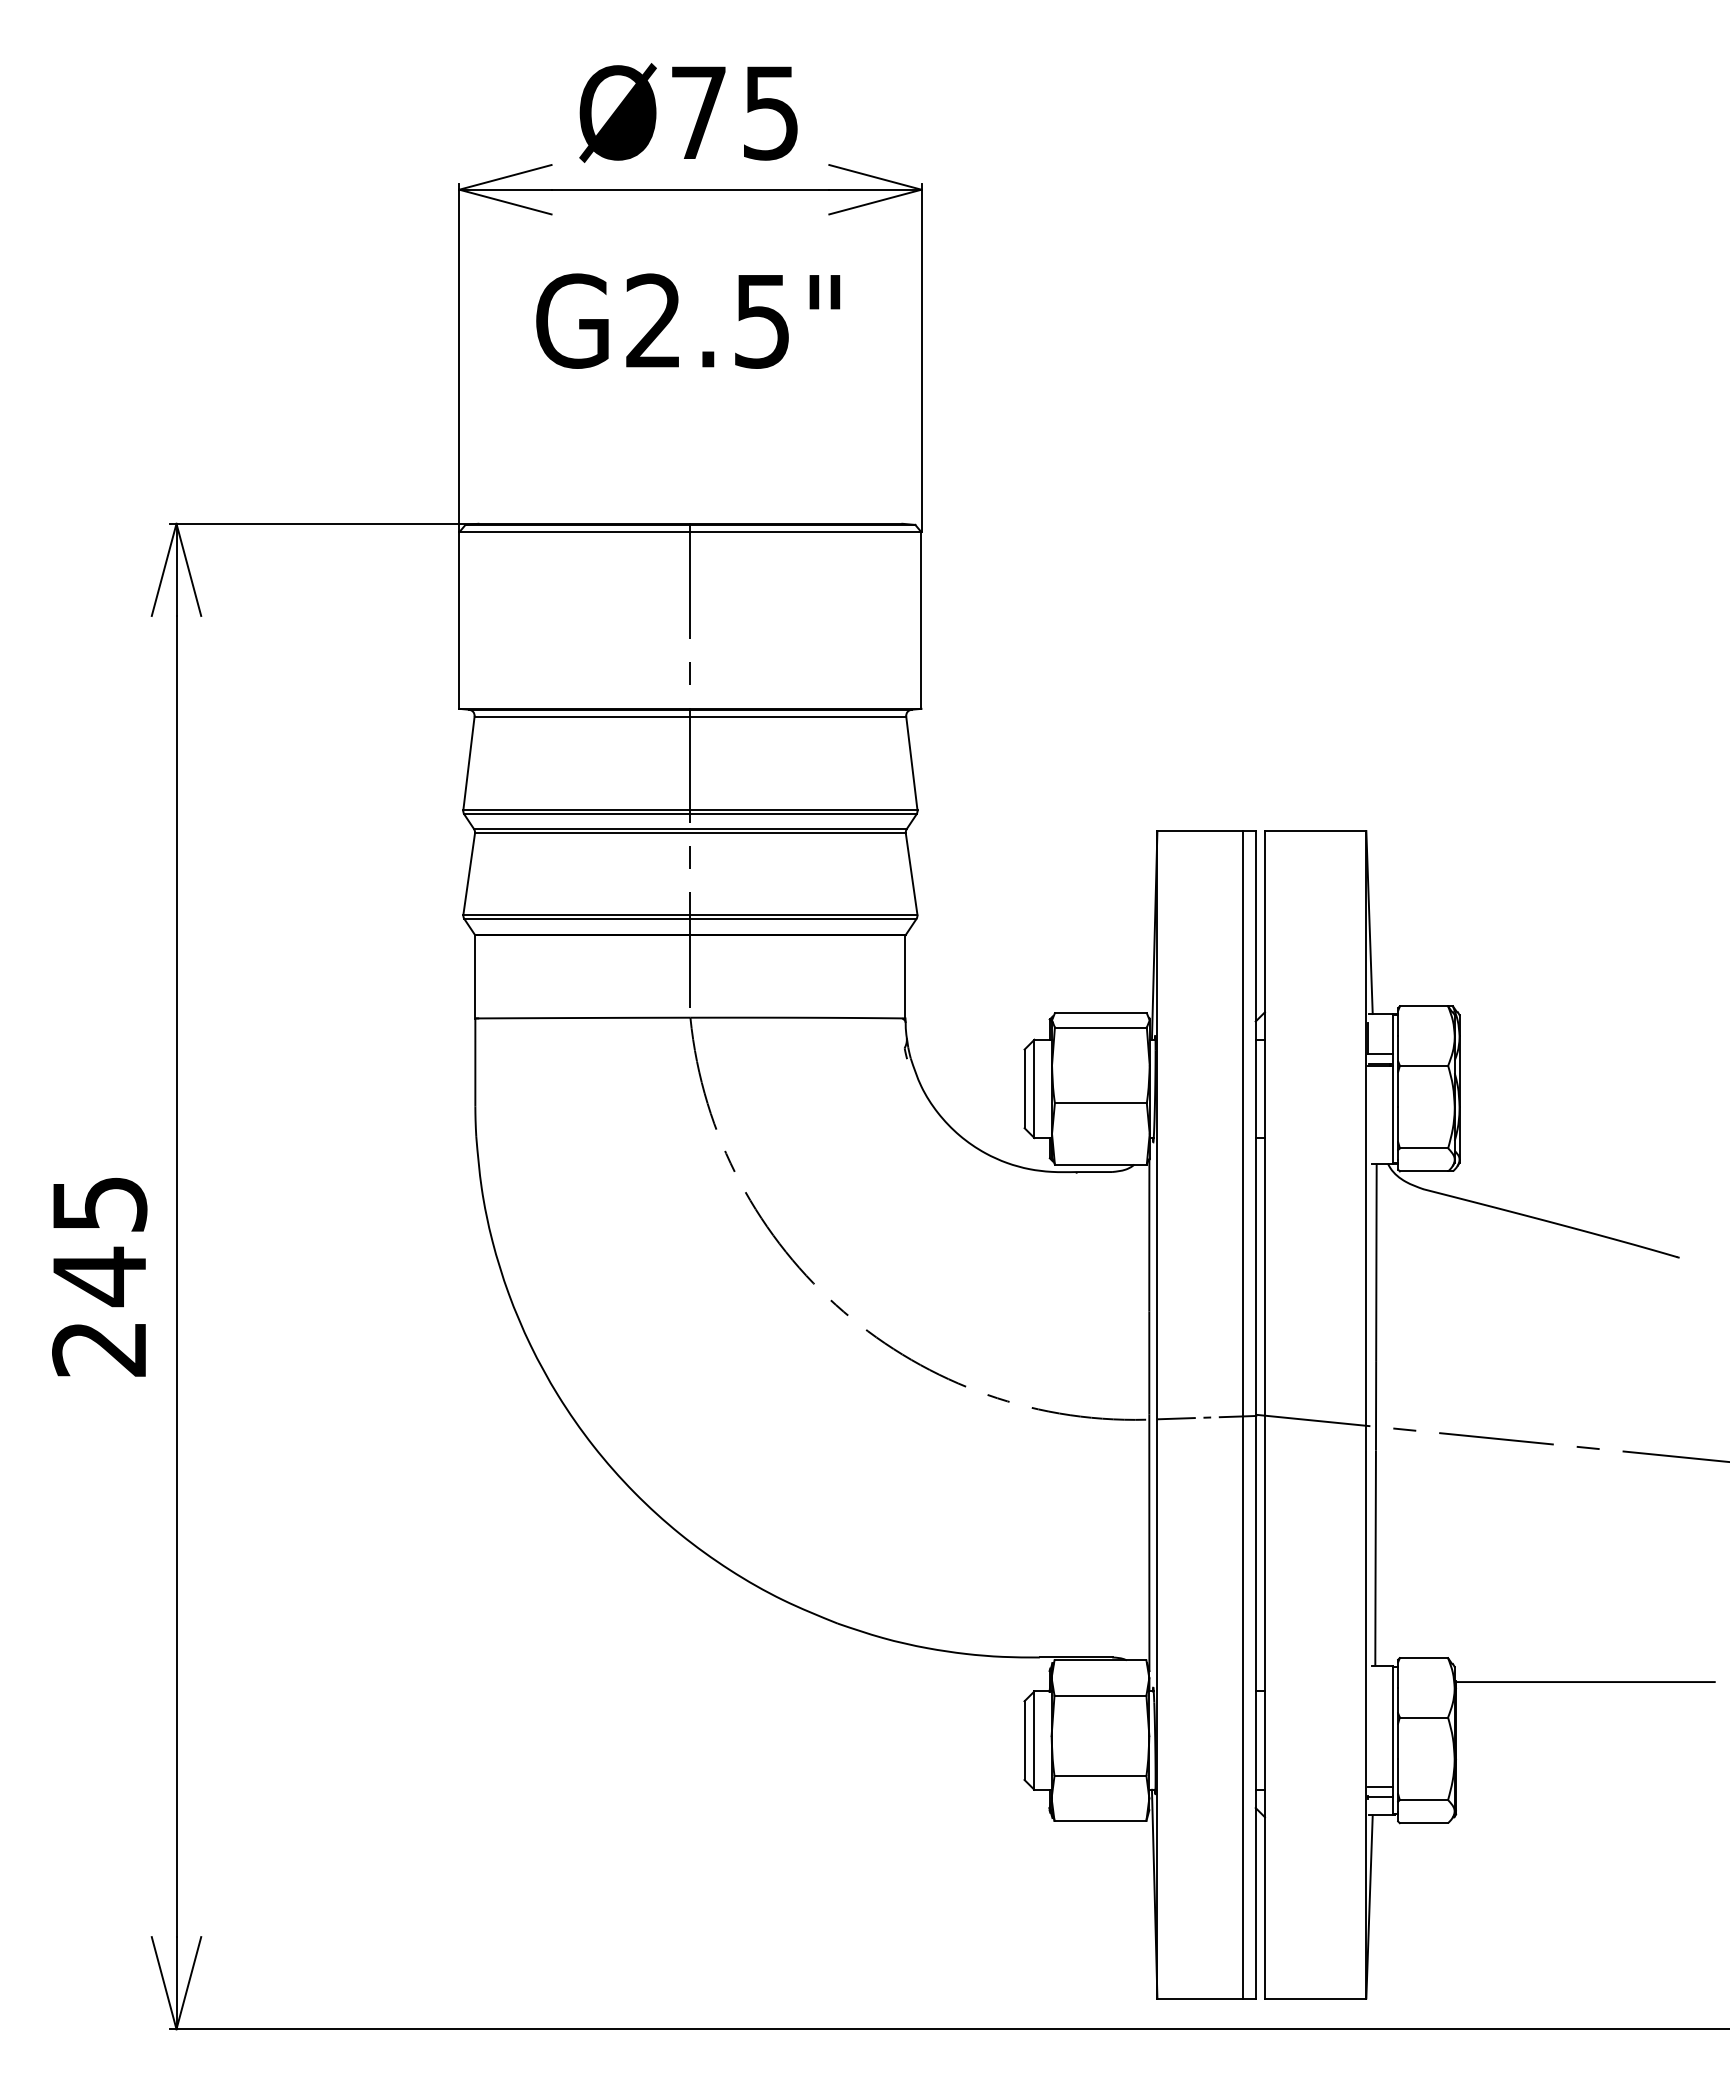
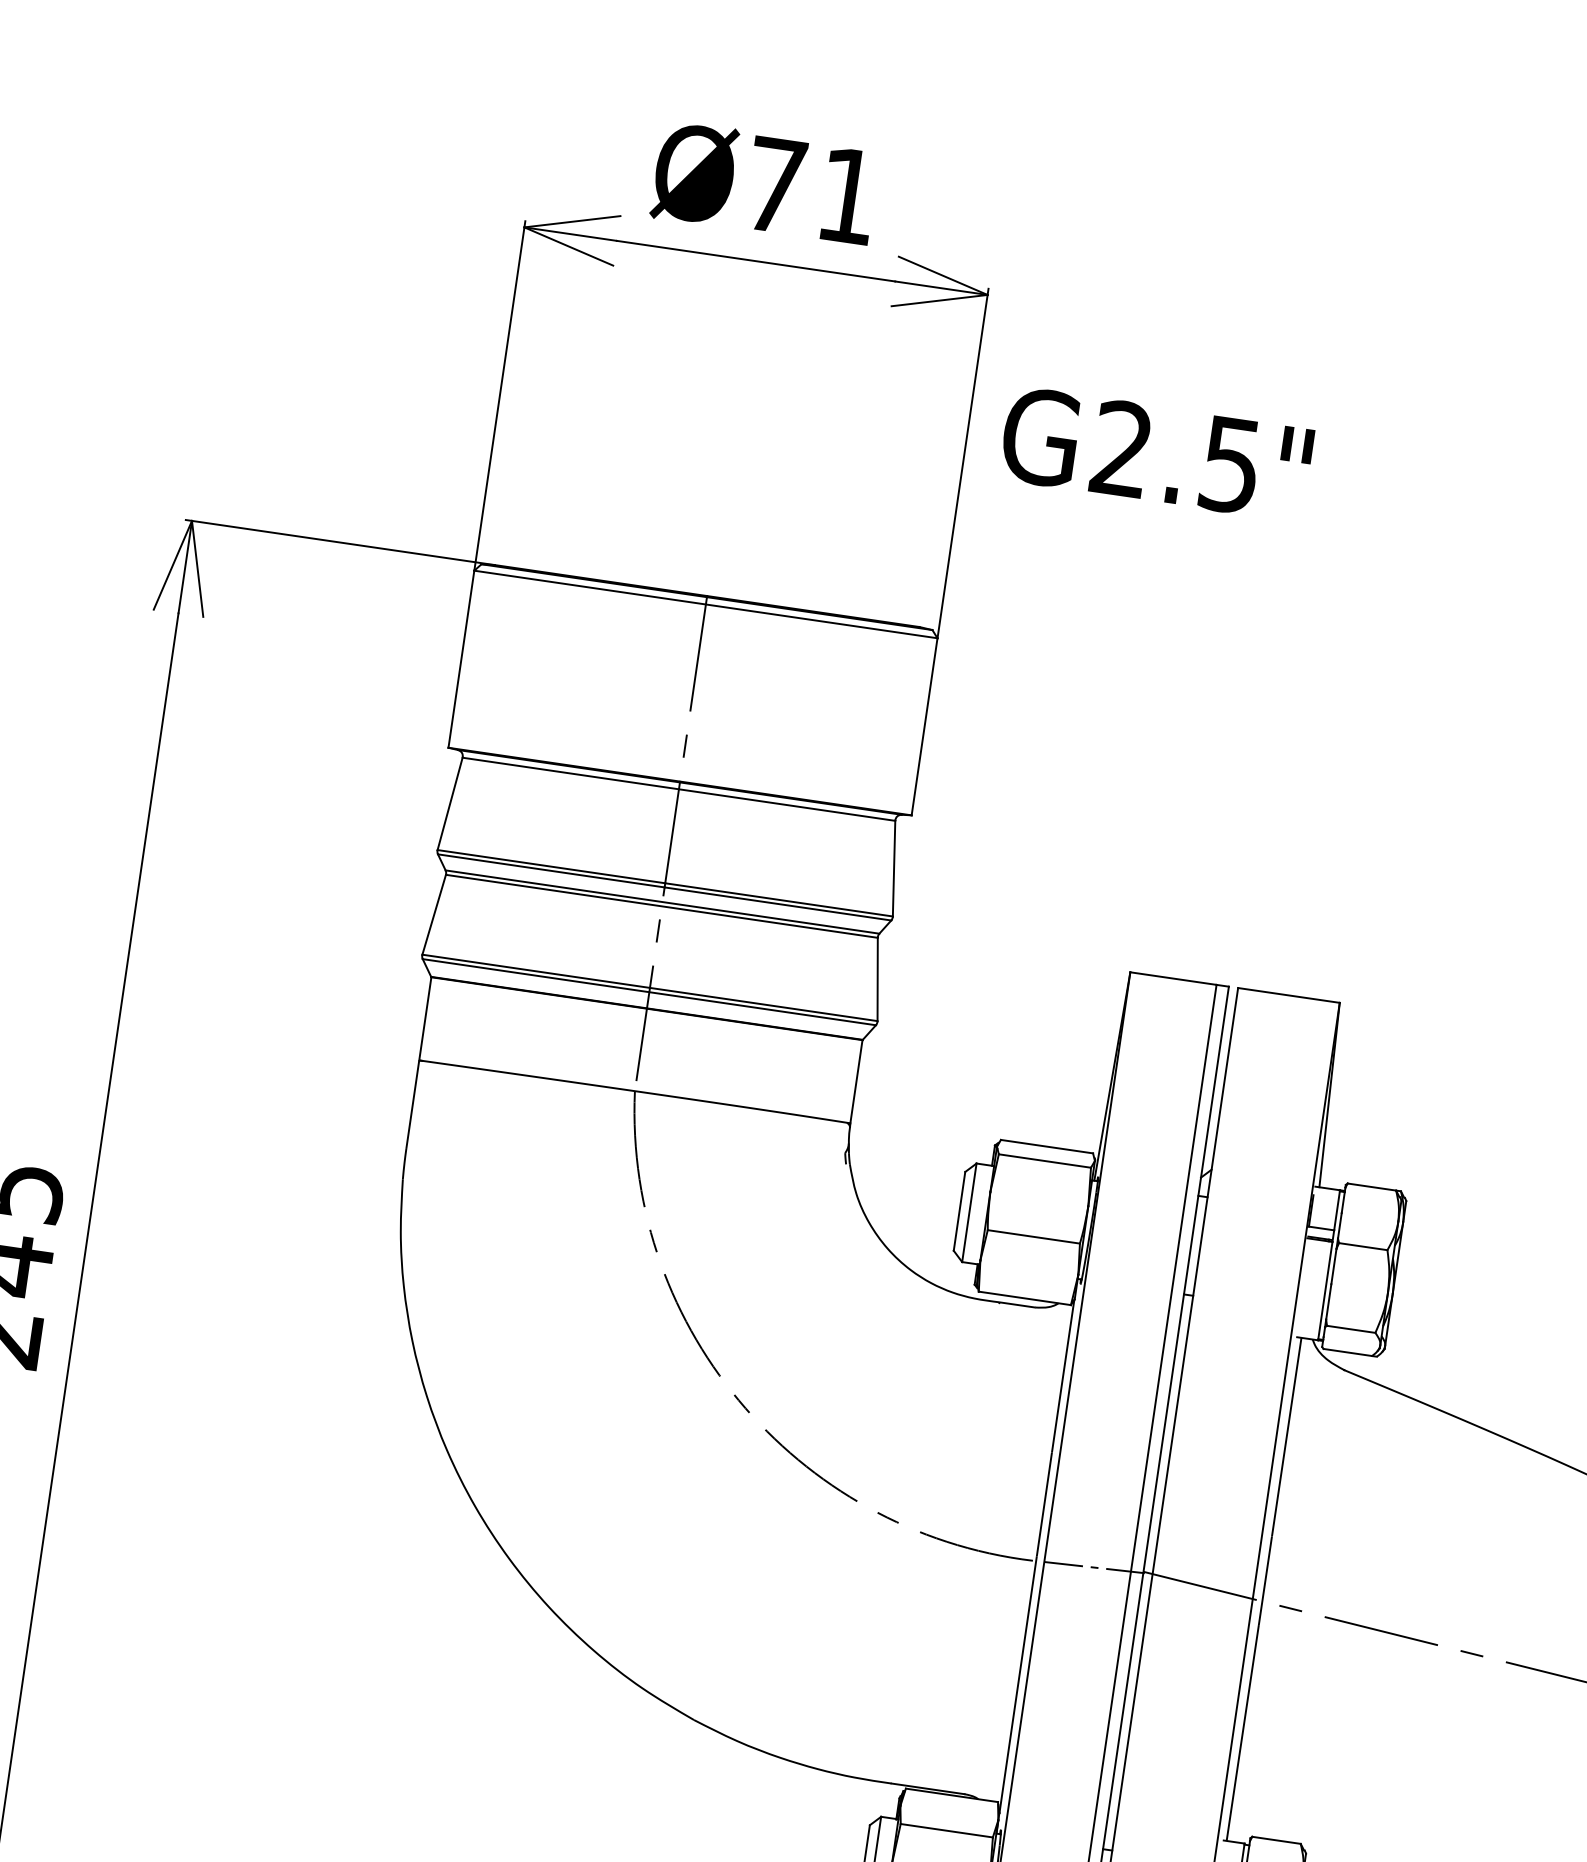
text: (770, 113) -> (847, 196), Ø75 -> Ø71
text: (688, 320) -> (1156, 453), moved

